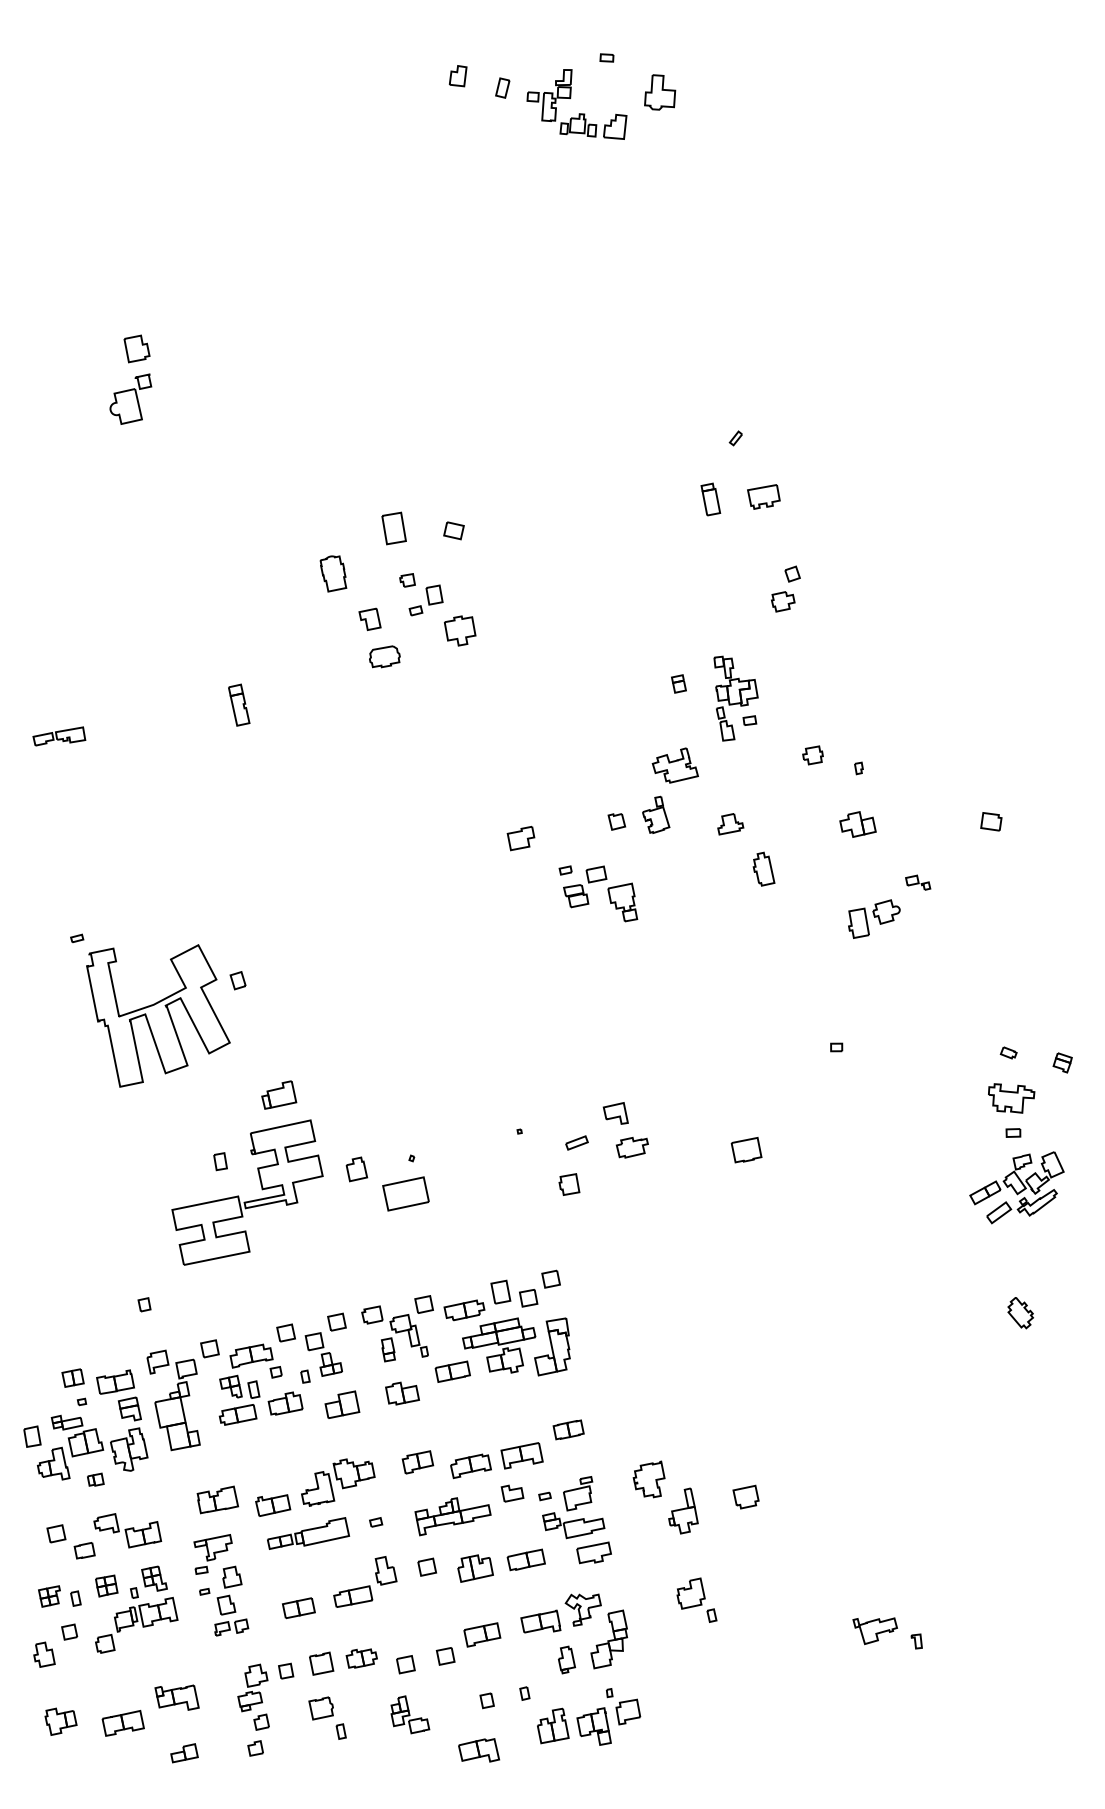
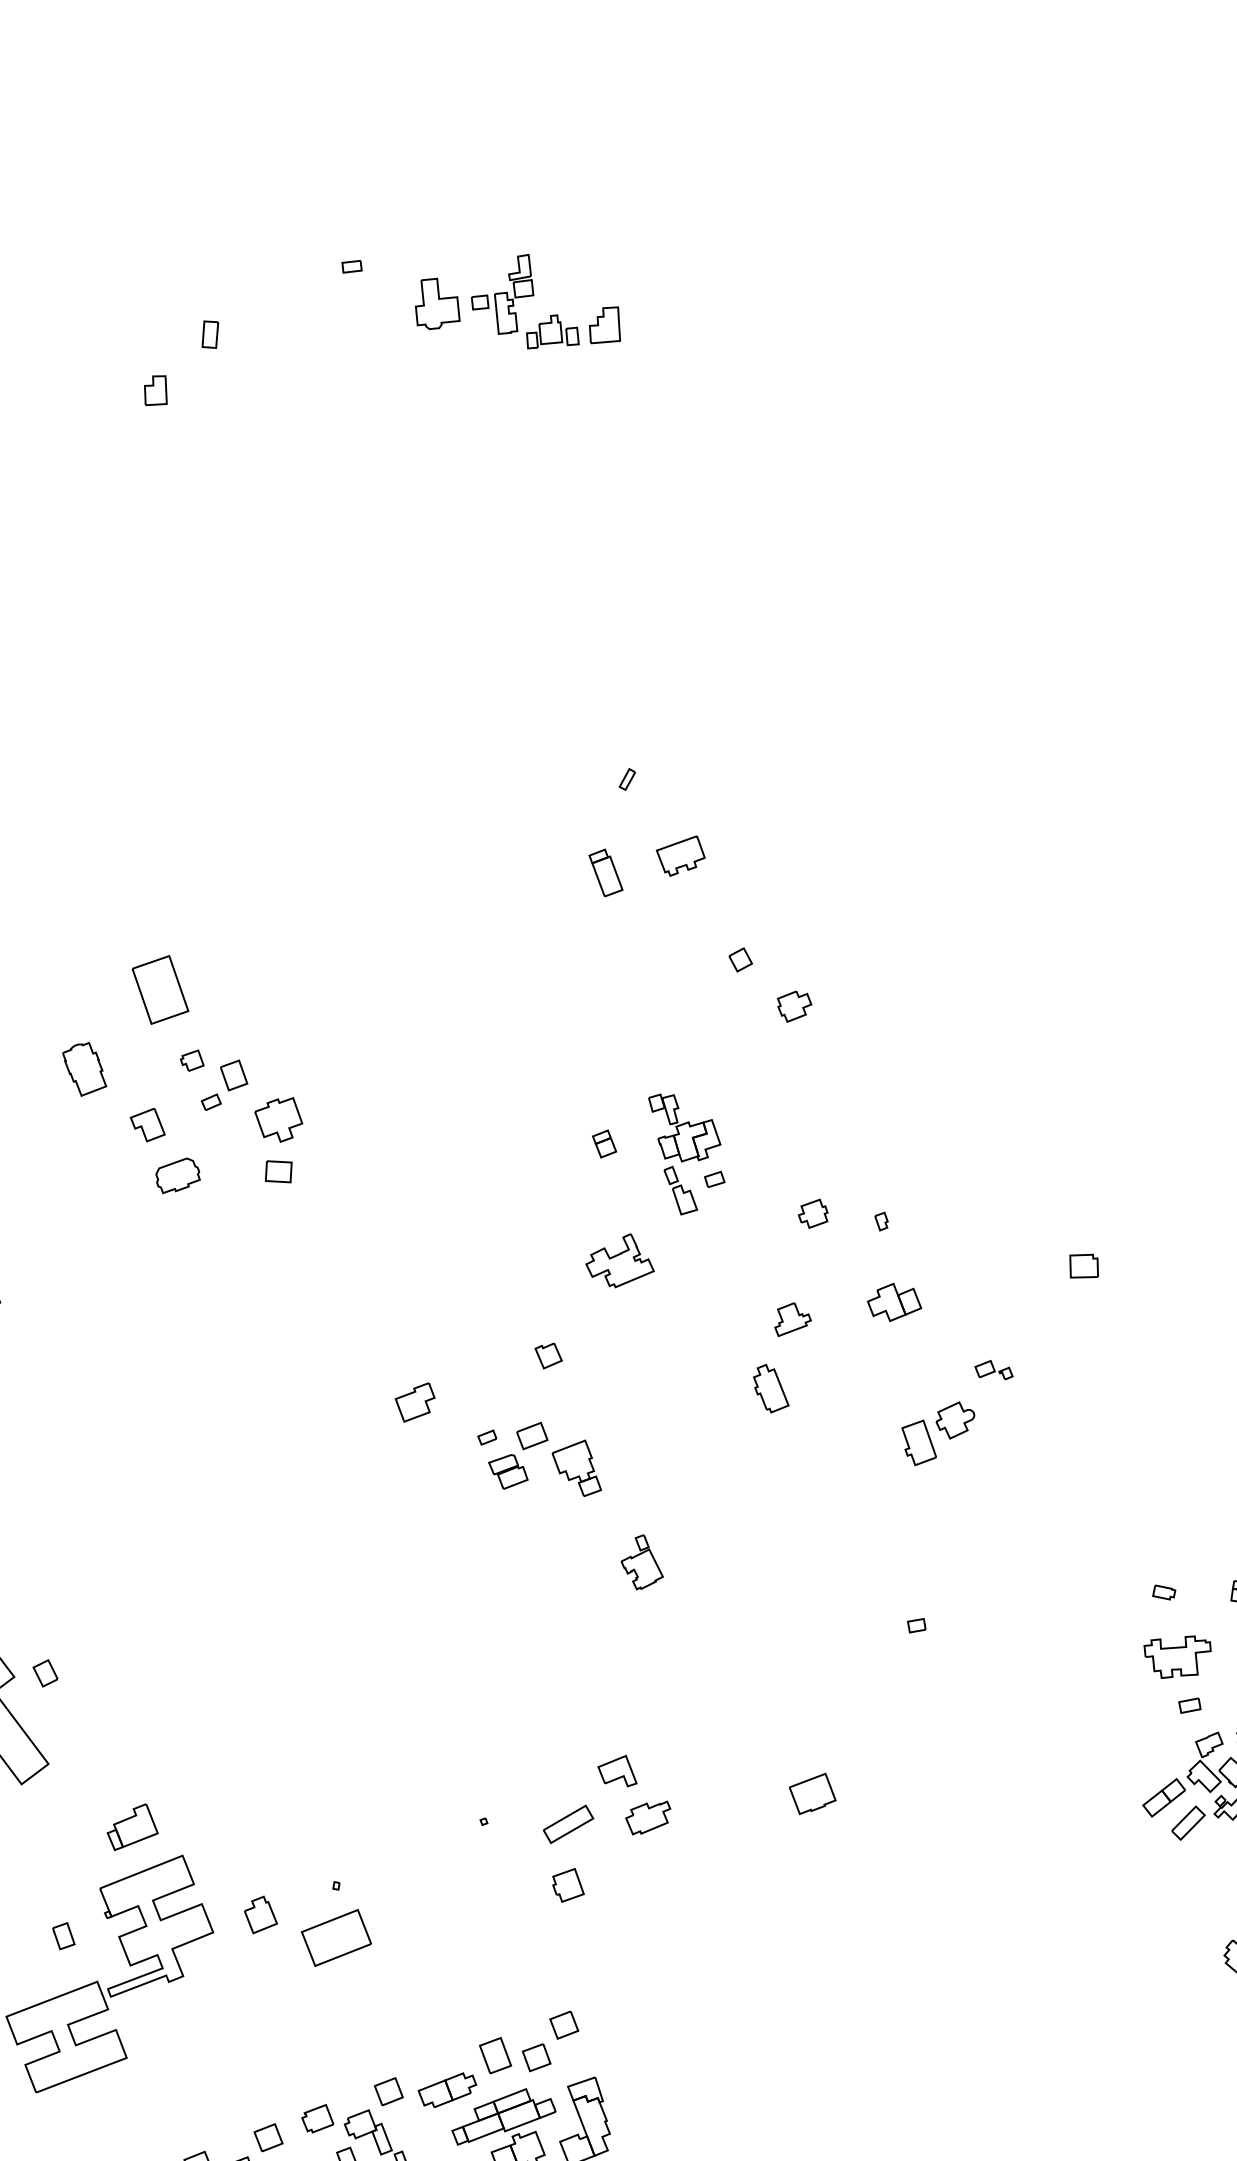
part: (457, 76) -> (154, 391), moved
part: (571, 98) -> (535, 295), moved
part: (393, 528) -> (159, 990), size x1.4
part: (453, 530) -> (277, 1171), moved
part: (783, 601) -> (795, 1005), moved
part: (656, 814) -> (641, 1561), moved
part: (730, 824) -> (791, 1319), moved
part: (576, 1142) -> (567, 1823), size x1.6

